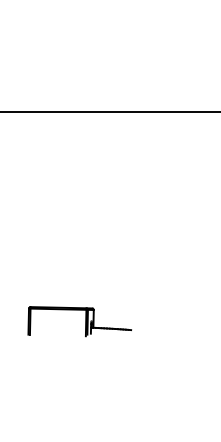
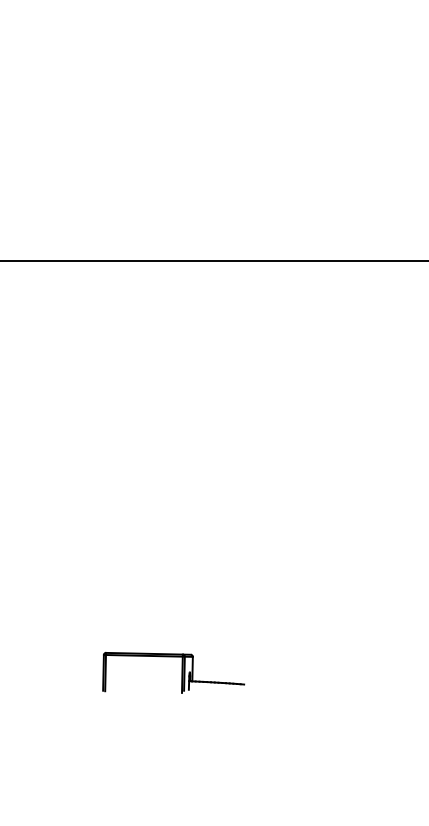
part: (79, 321) -> (173, 672), size x0.7

